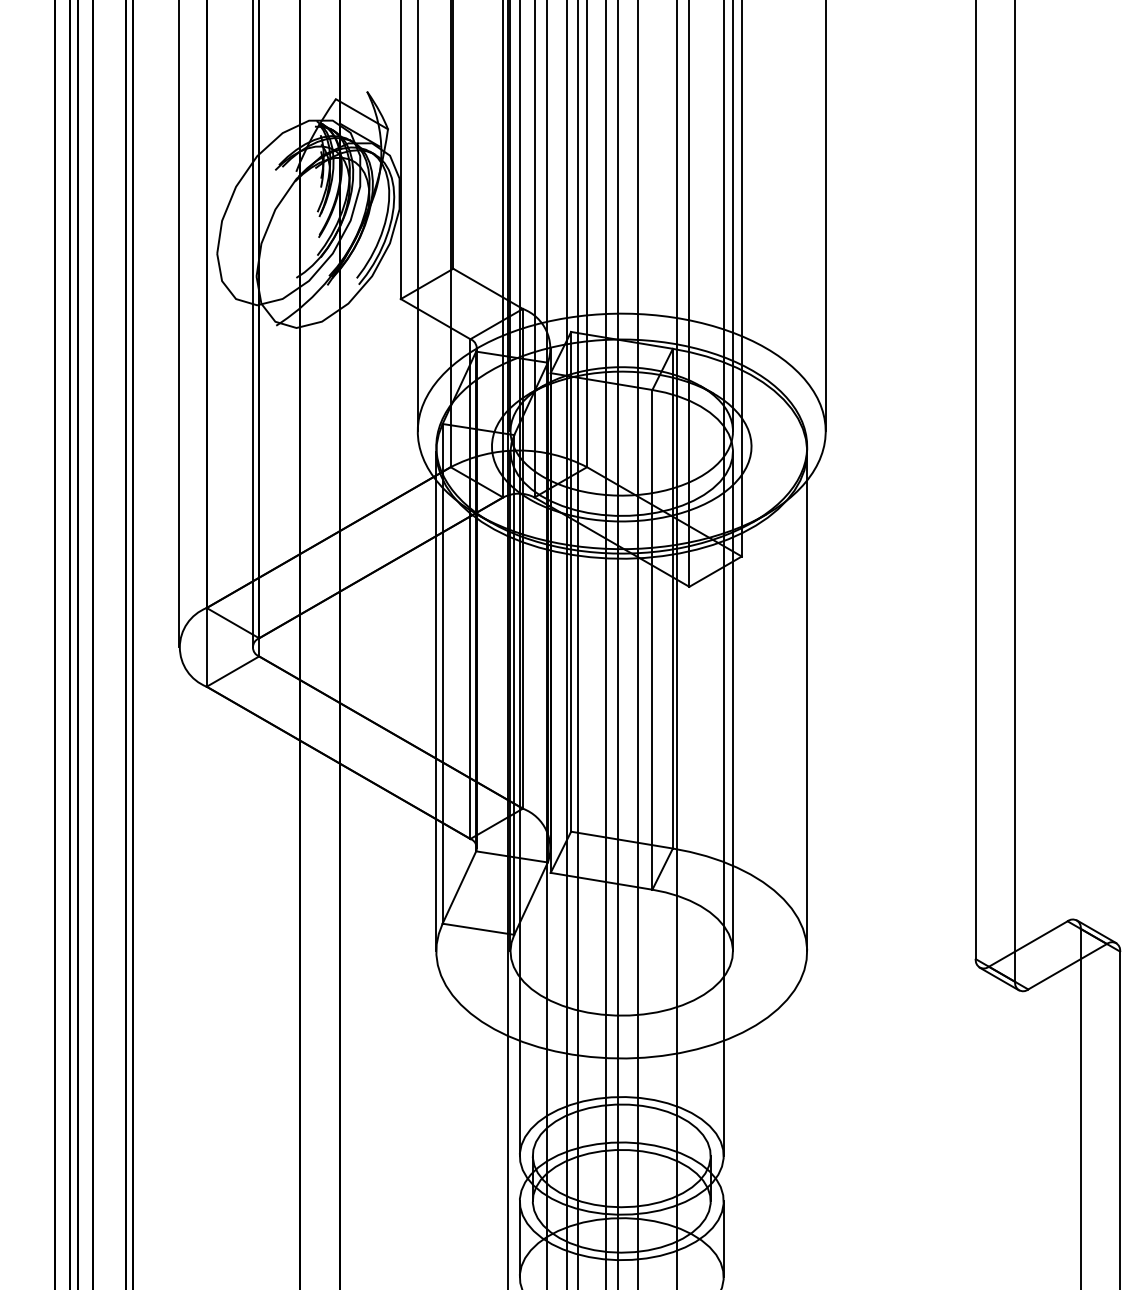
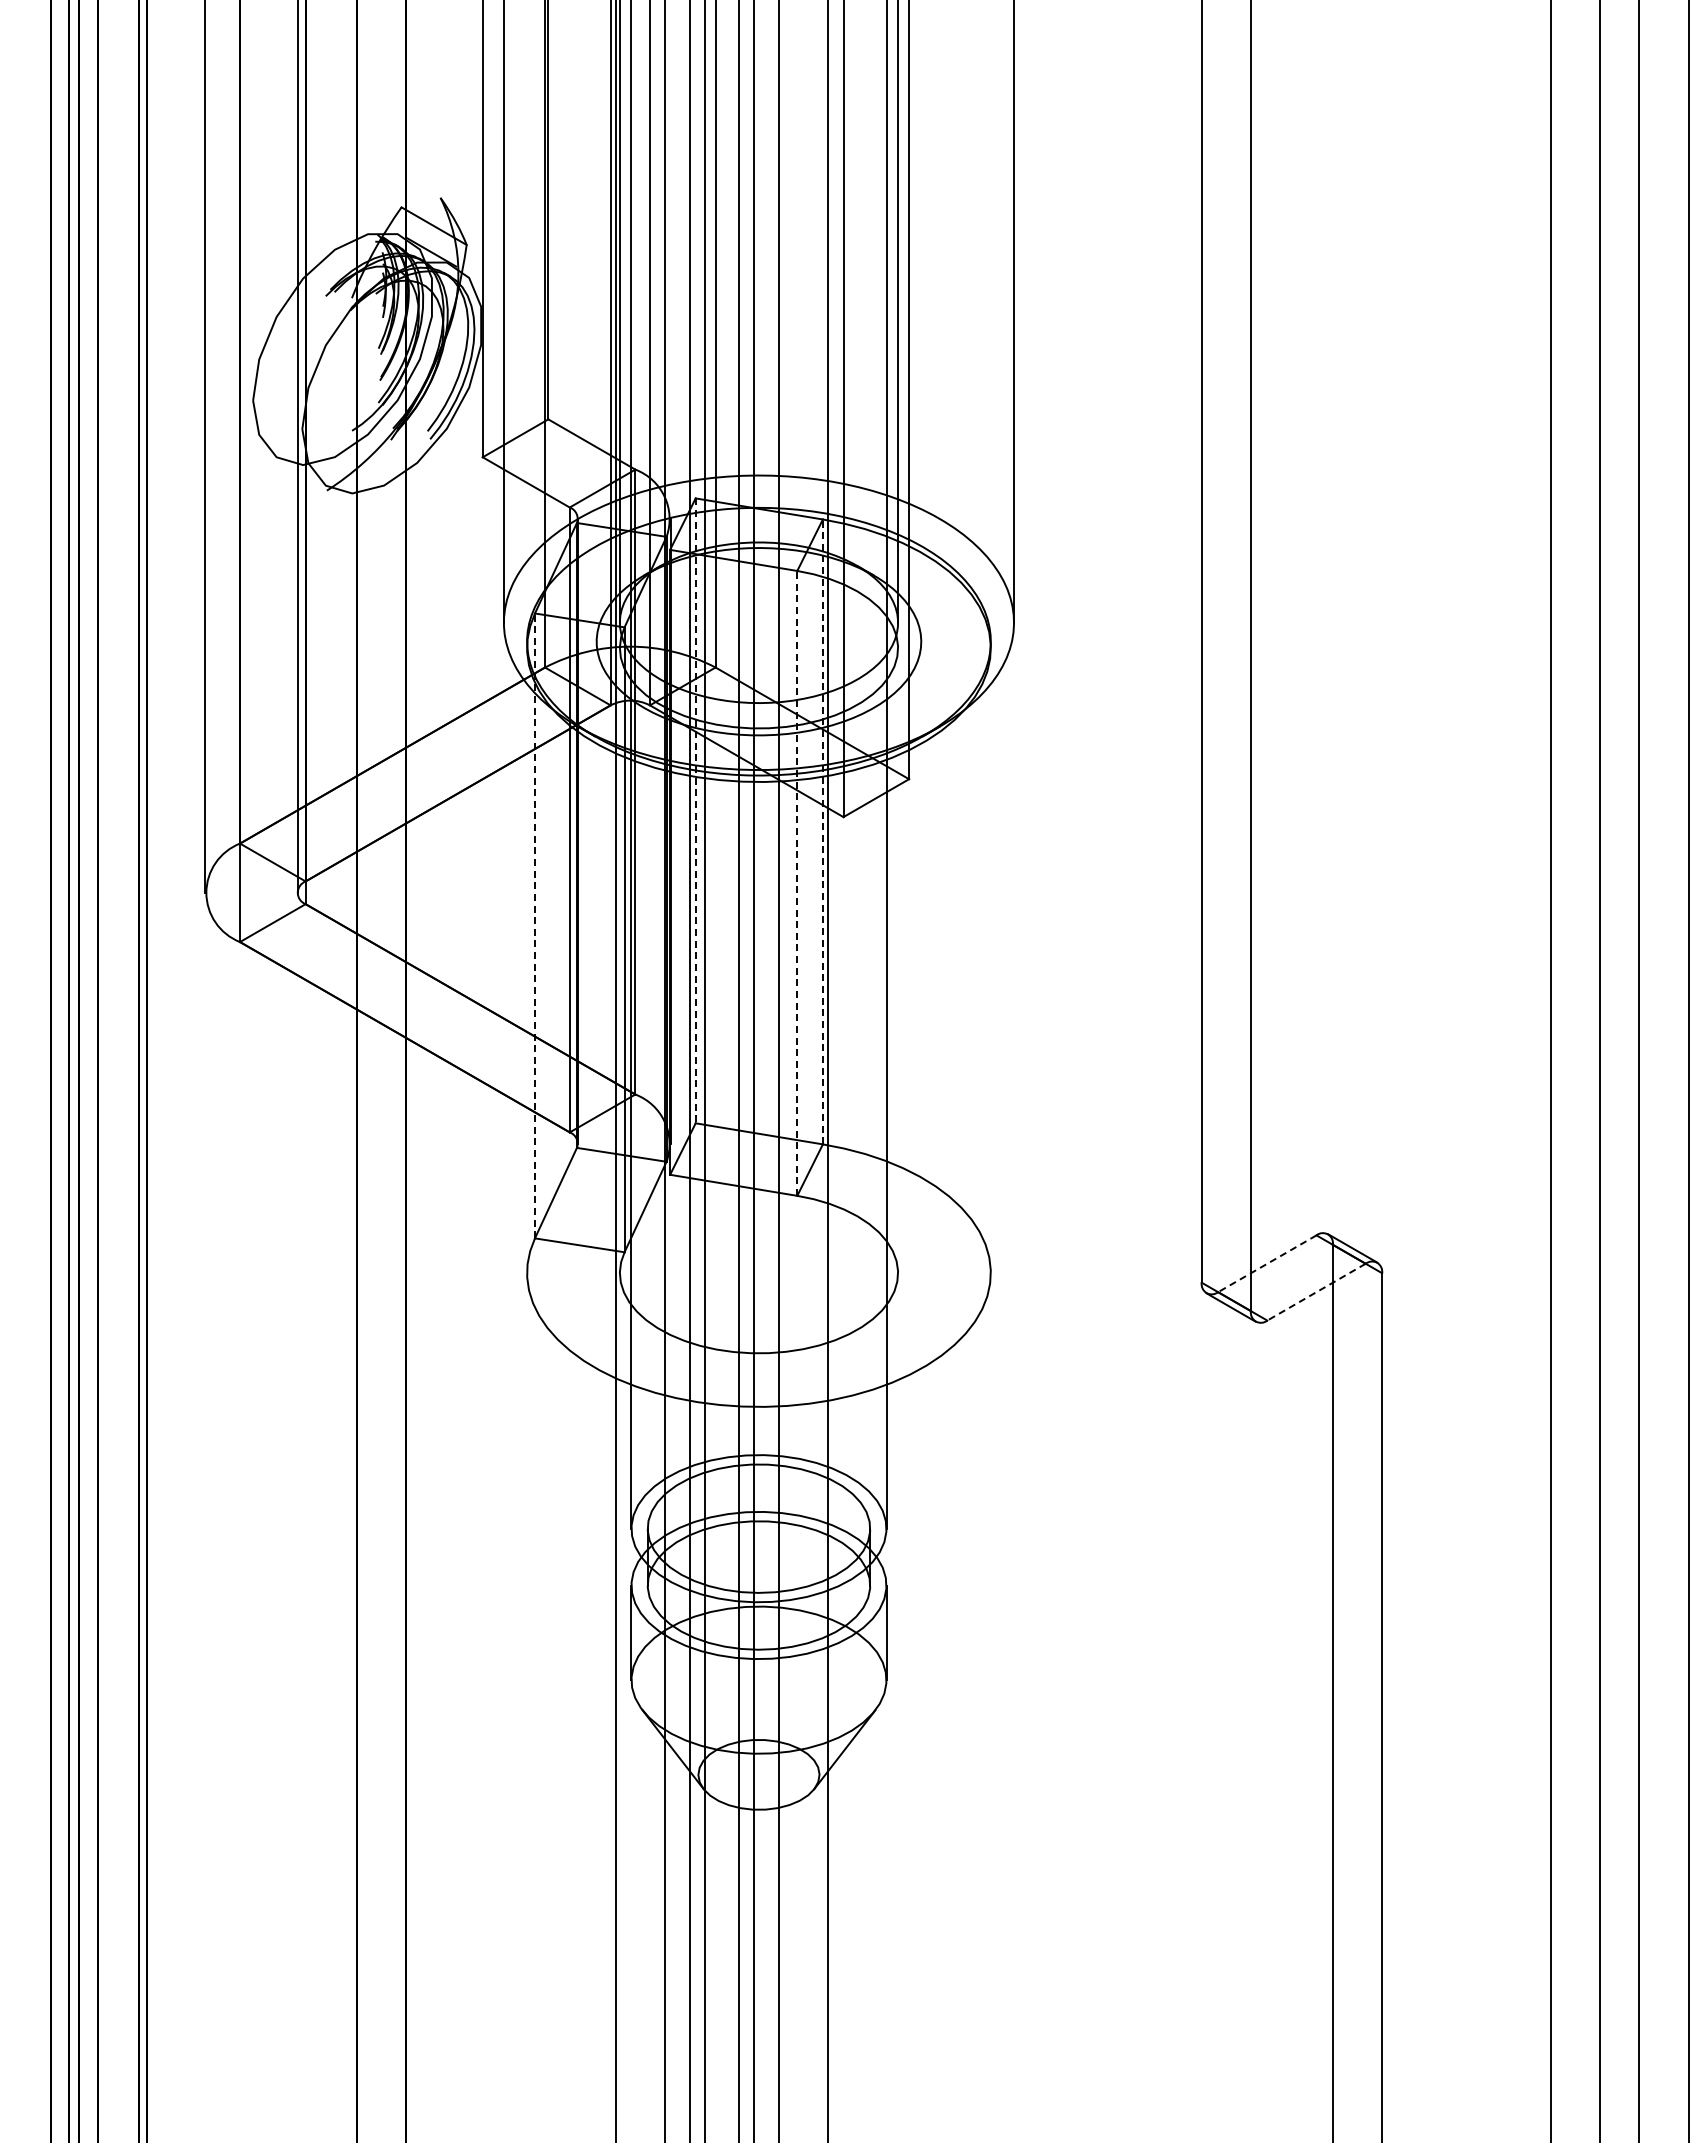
line: (570, 582) -> (695, 811), solid -> dashed
line: (672, 598) -> (822, 831), solid -> dashed
line: (652, 639) -> (797, 882), solid -> dashed
line: (442, 673) -> (534, 925), solid -> dashed
line: (436, 701) -> (527, 960), removed
line: (510, 701) -> (619, 960), removed
line: (733, 701) -> (898, 960), removed
line: (806, 701) -> (990, 960), removed
line: (1028, 943) -> (1267, 1263), solid -> dashed
line: (1067, 966) -> (1316, 1292), solid -> dashed

